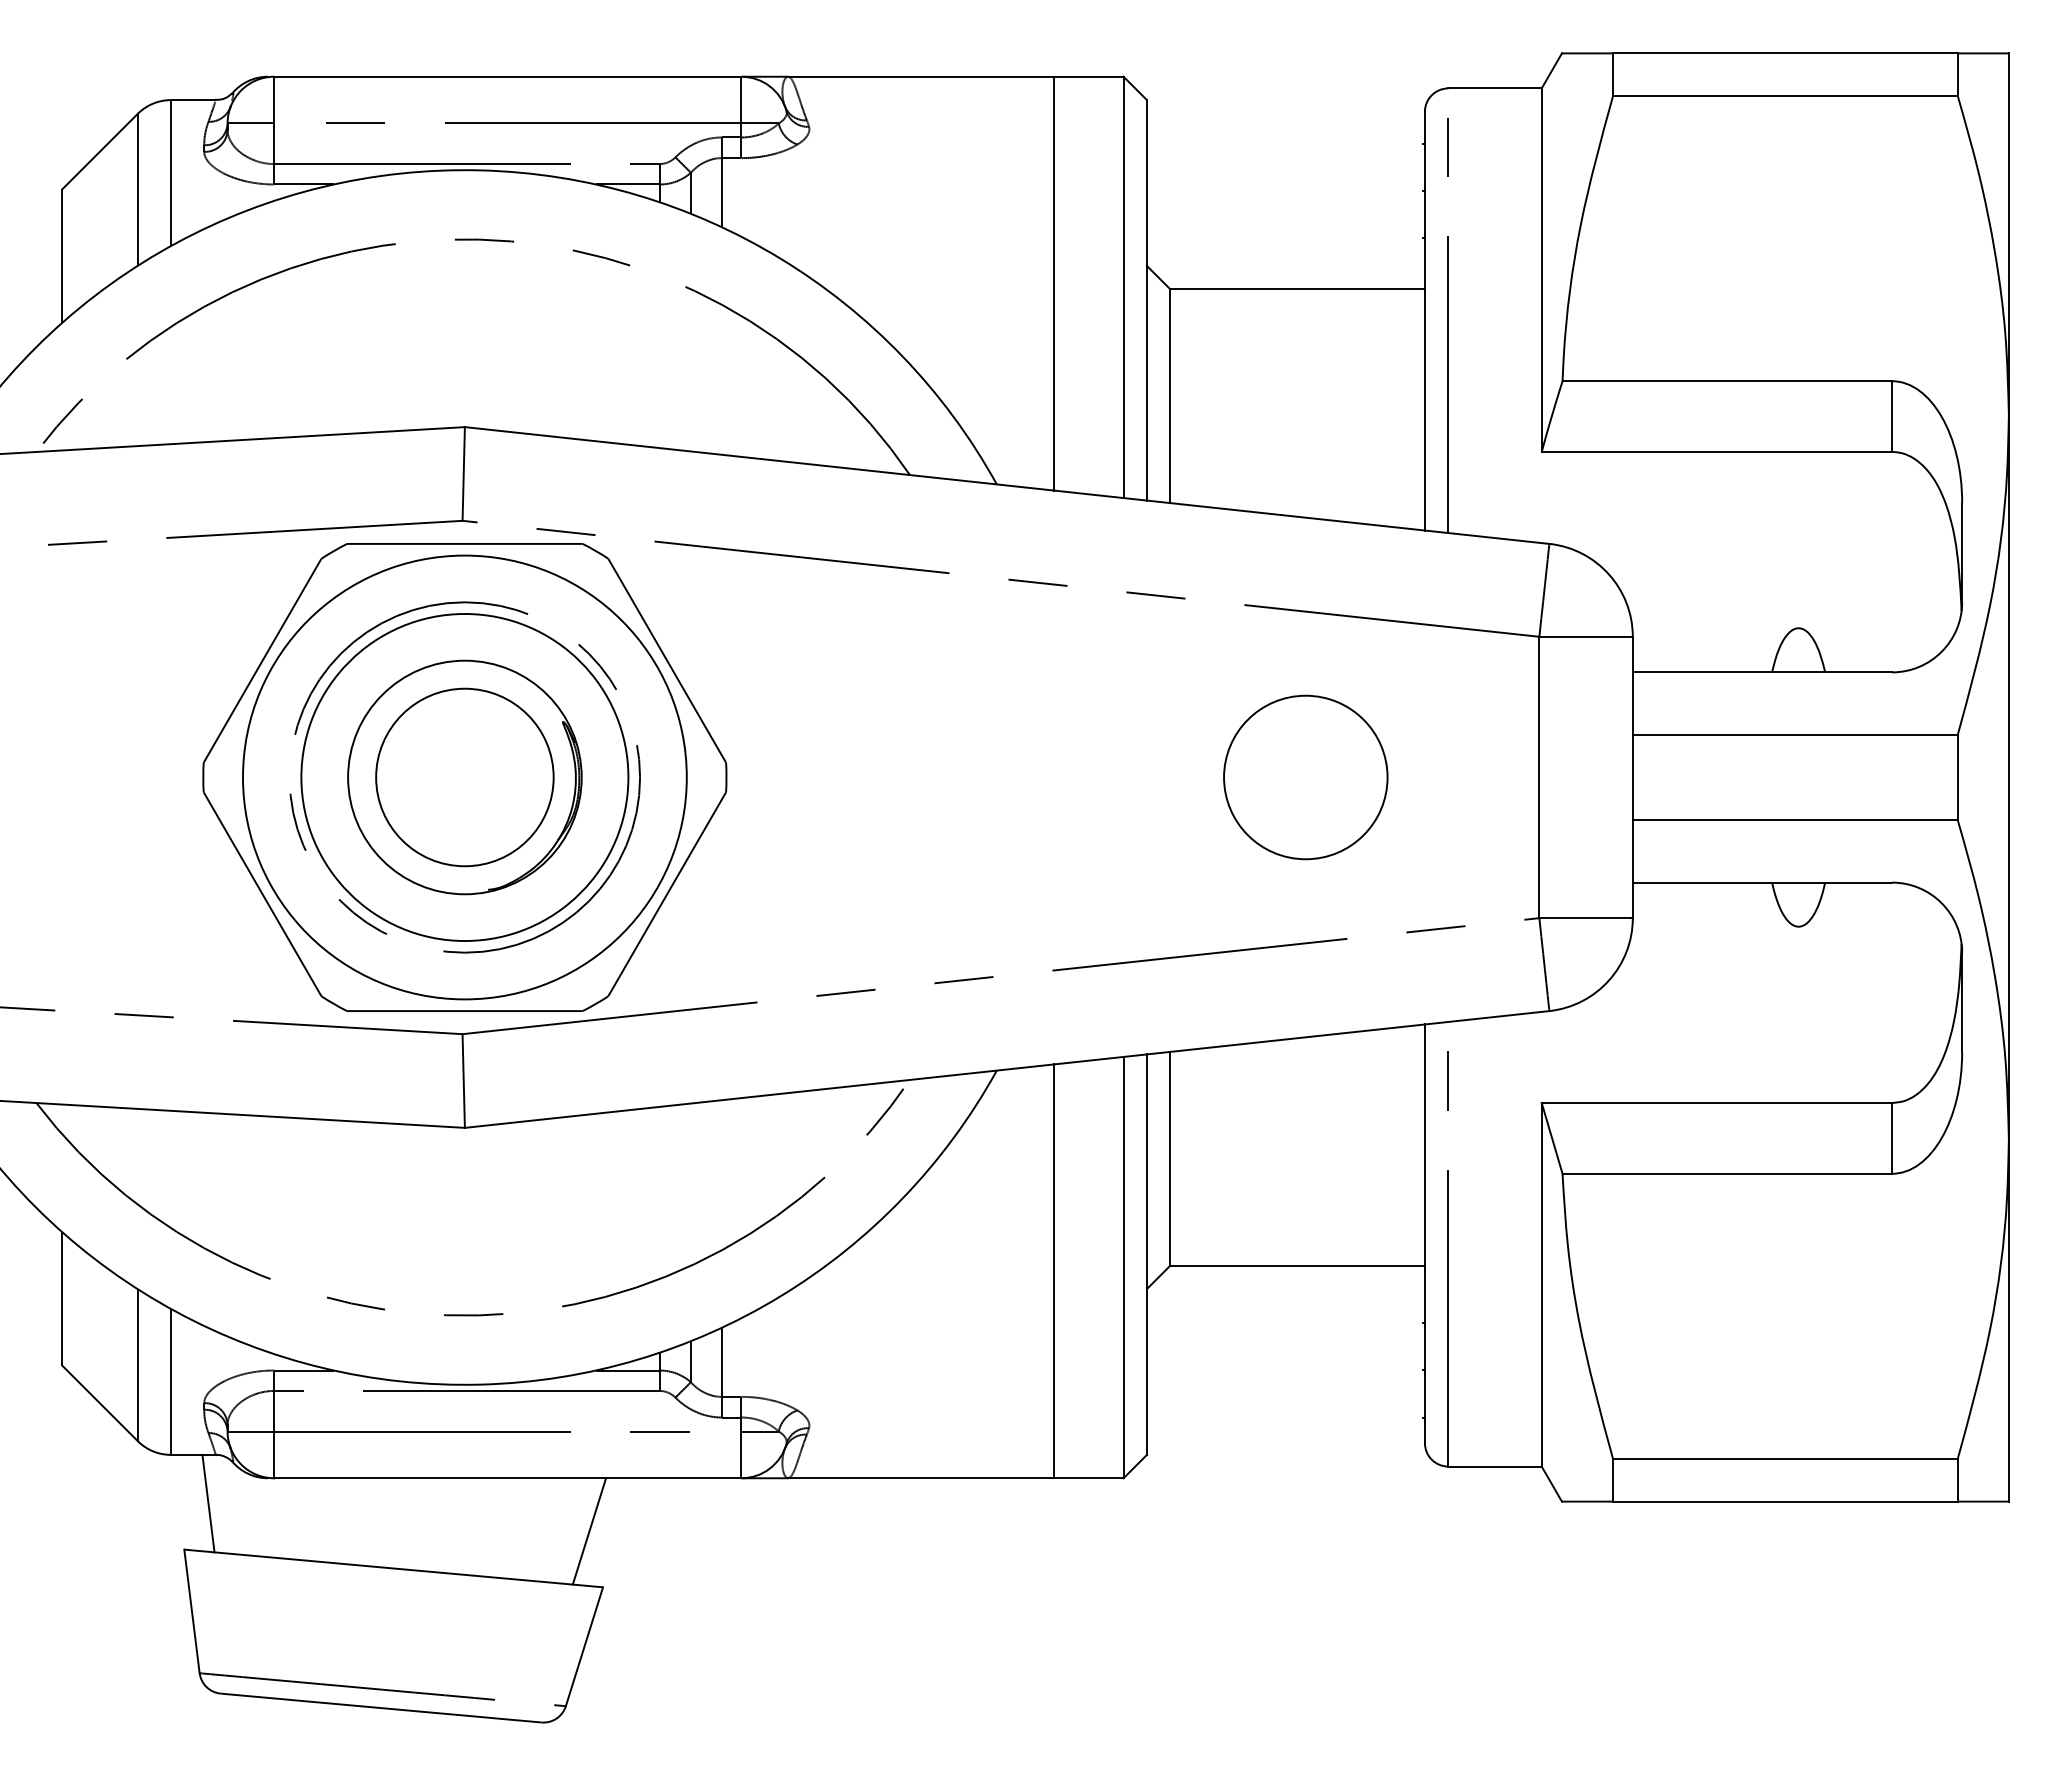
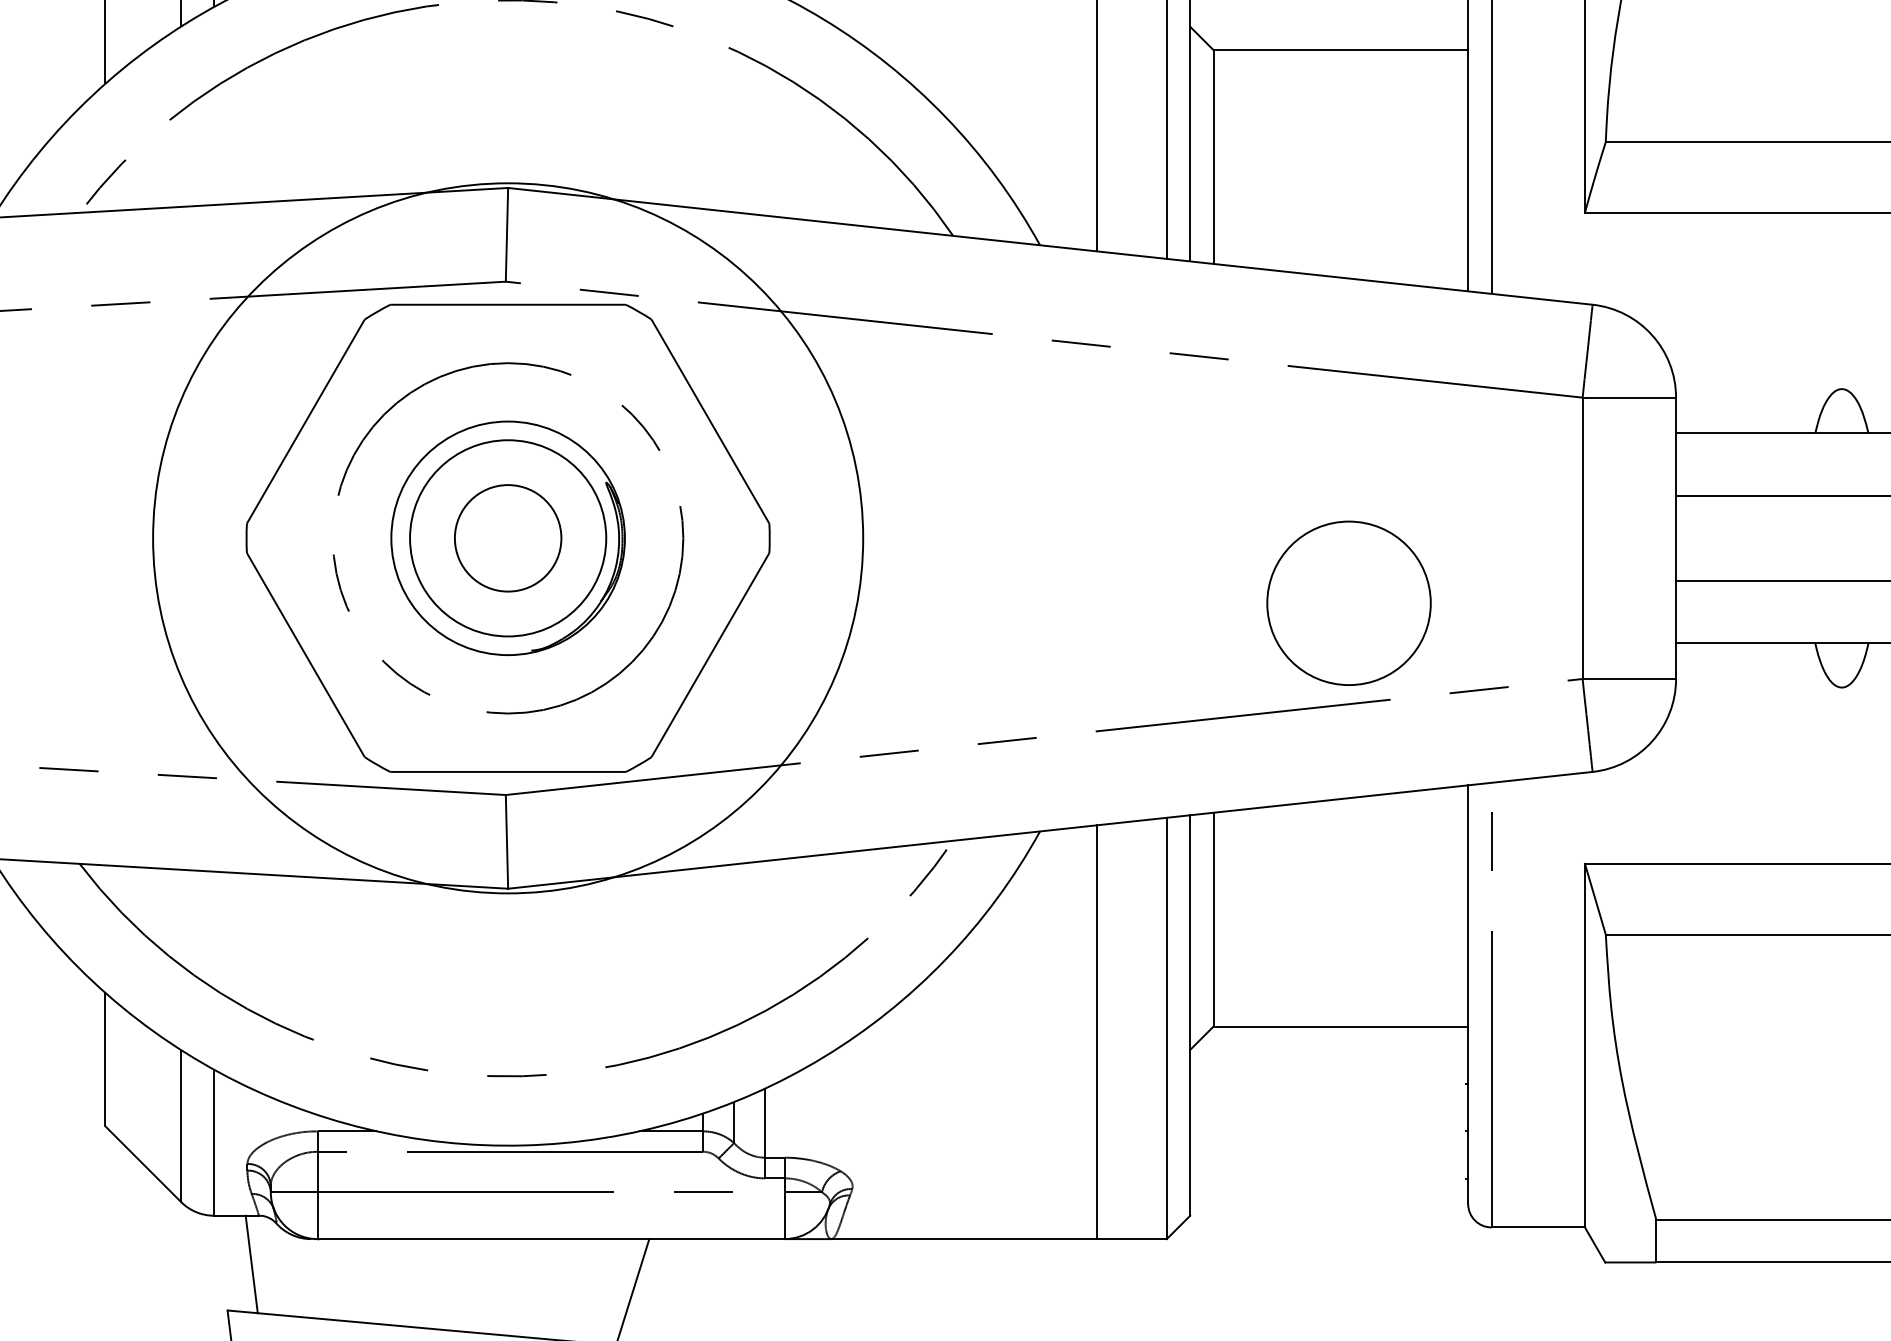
circle: (464, 777) -> (507, 538), size x0.6
circle: (464, 777) -> (507, 538), size x0.6
circle: (464, 777) -> (507, 538), size x1.6
circle: (1305, 777) -> (1348, 603), moved

